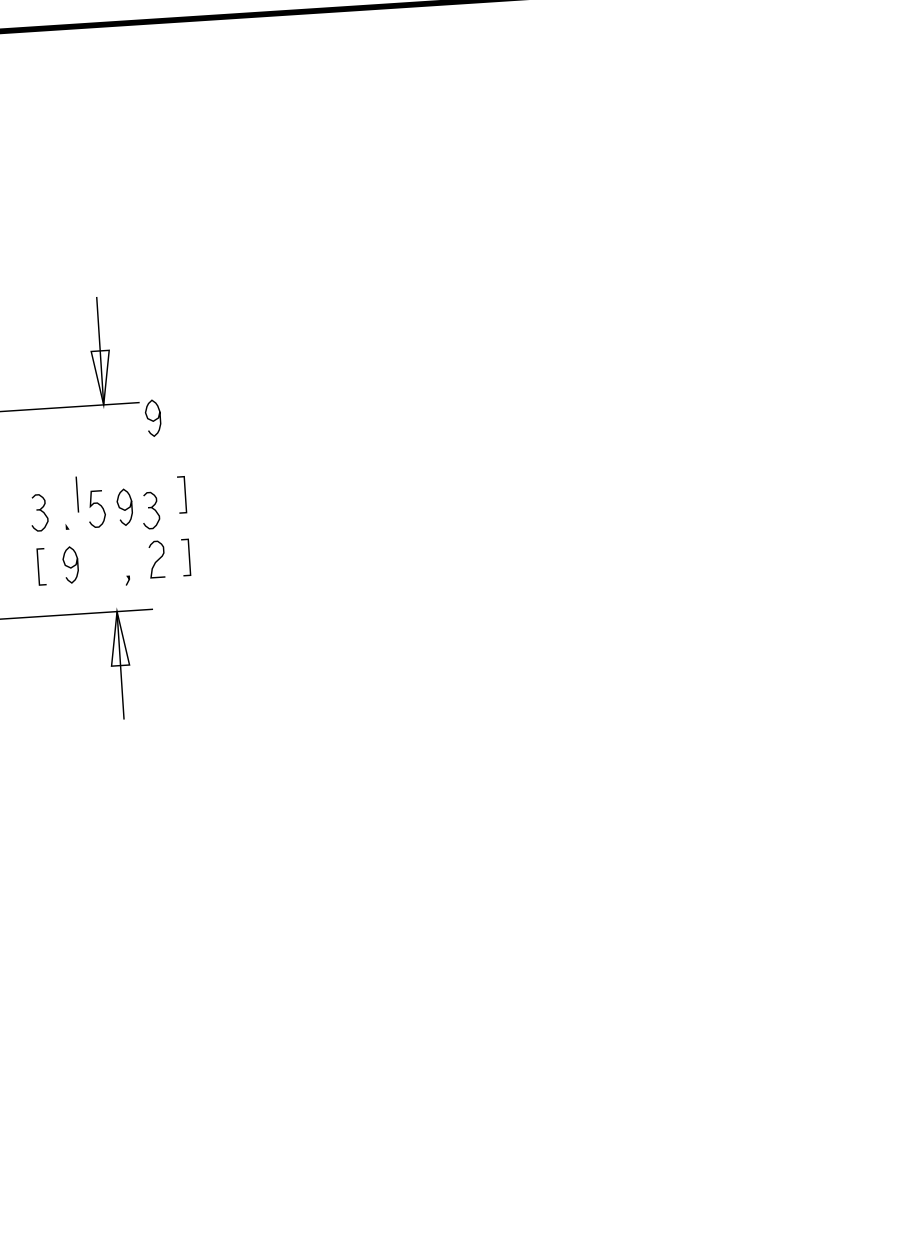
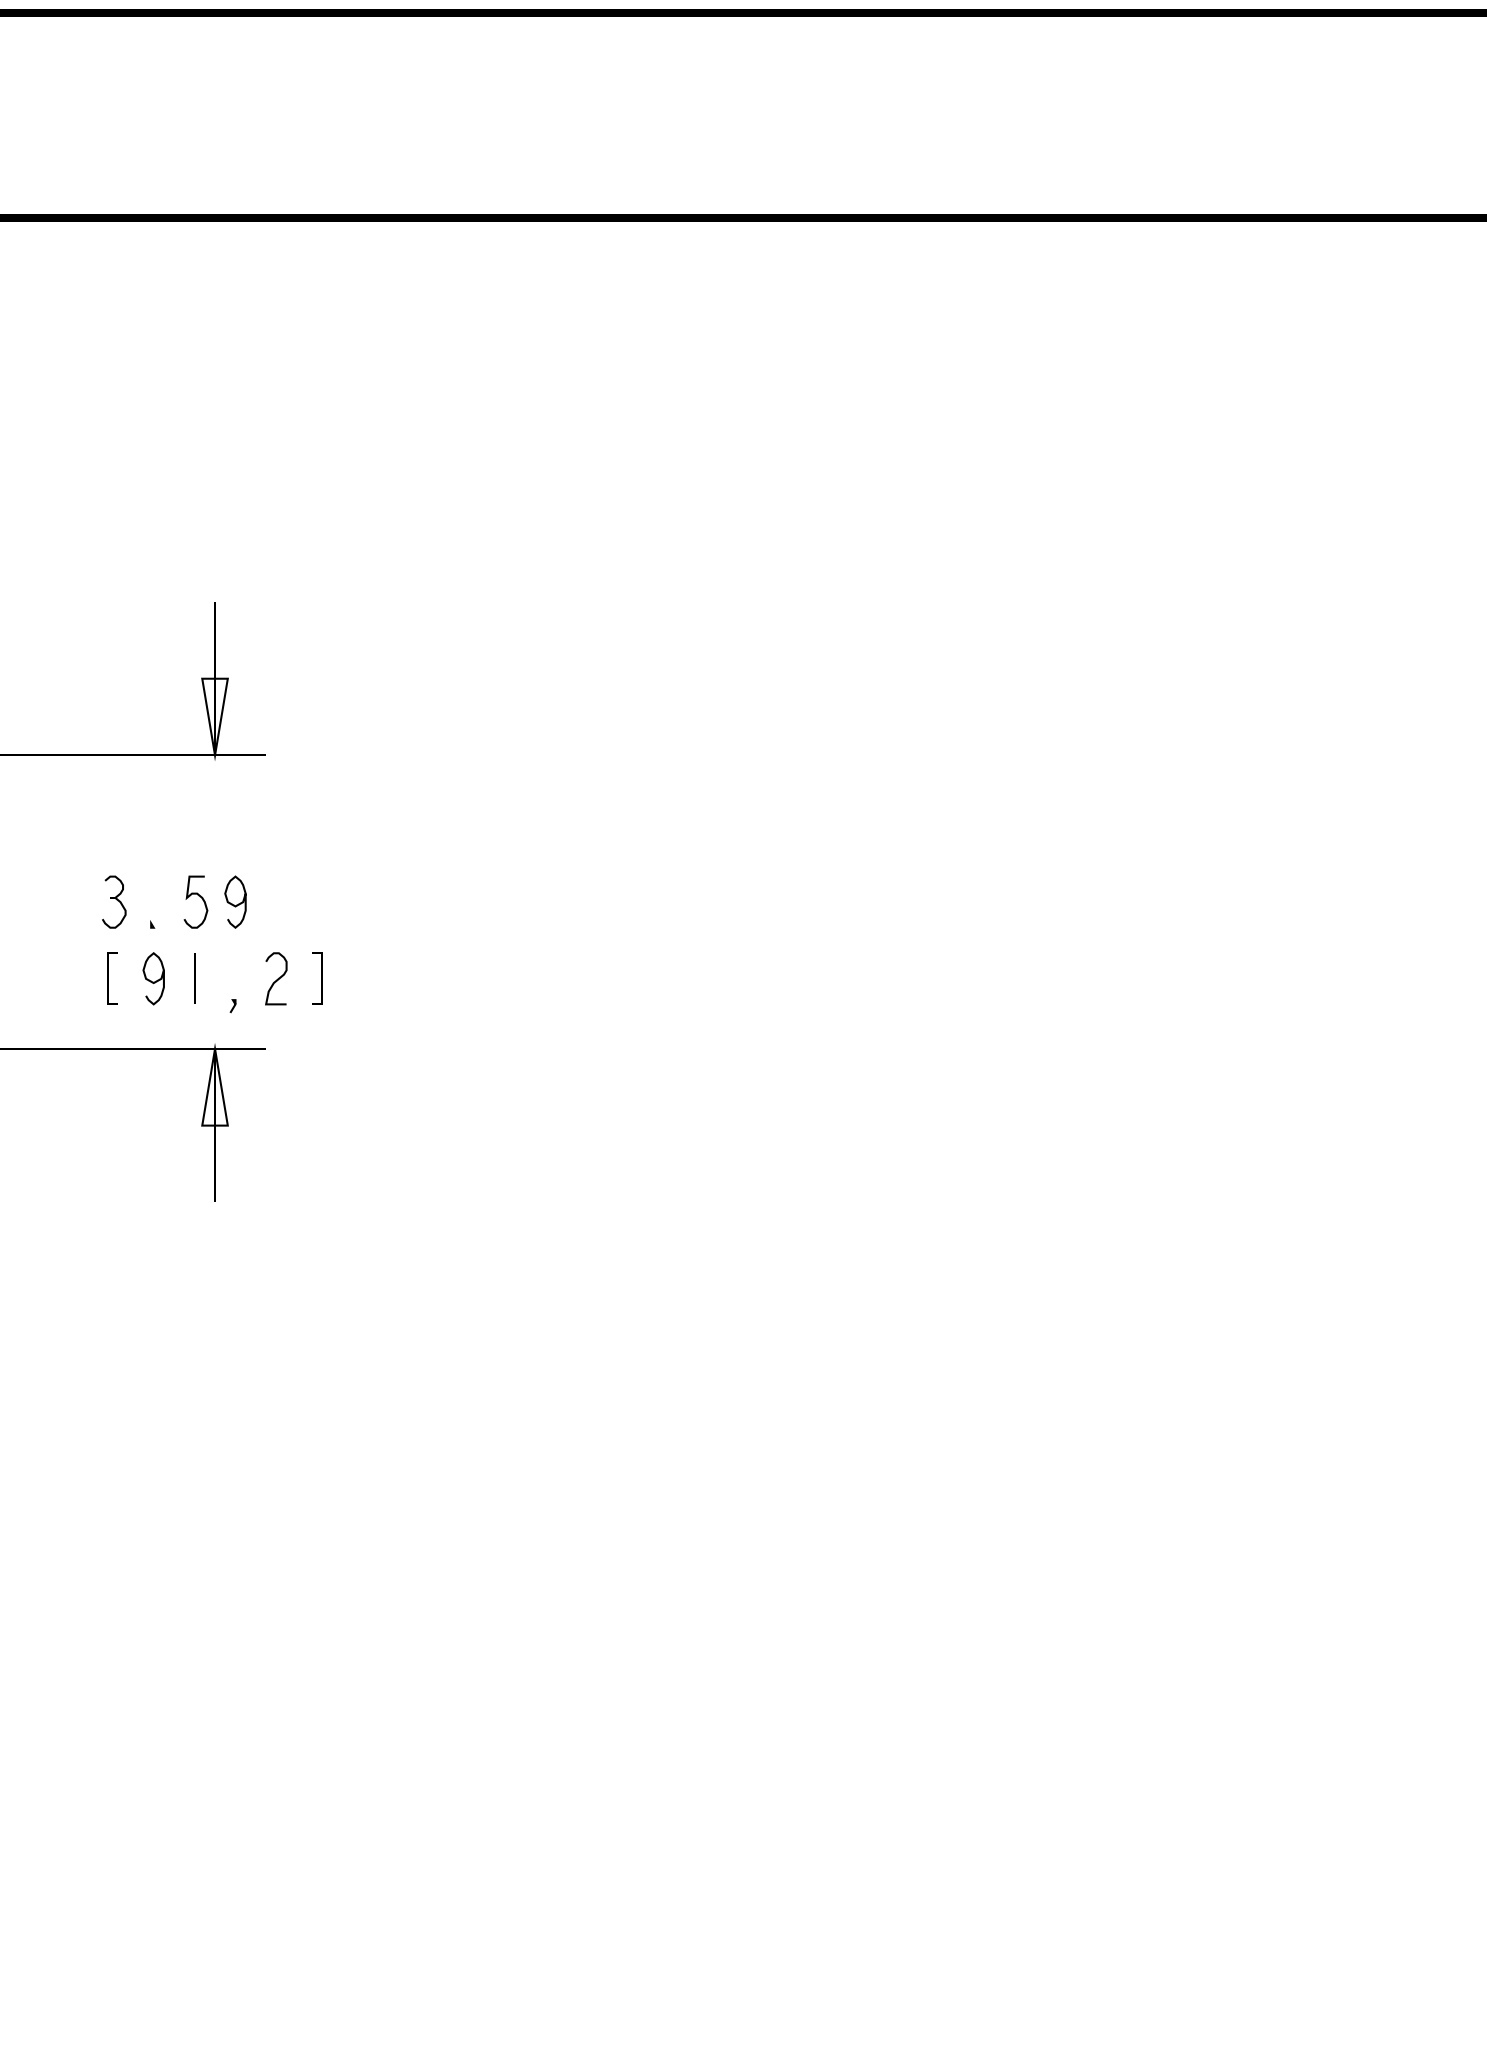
curve: (151, 419) -> (281, 780), removed
line: (77, 494) -> (194, 978), moved
line: (184, 494) -> (321, 889), removed
part: (151, 510) -> (272, 908), removed

